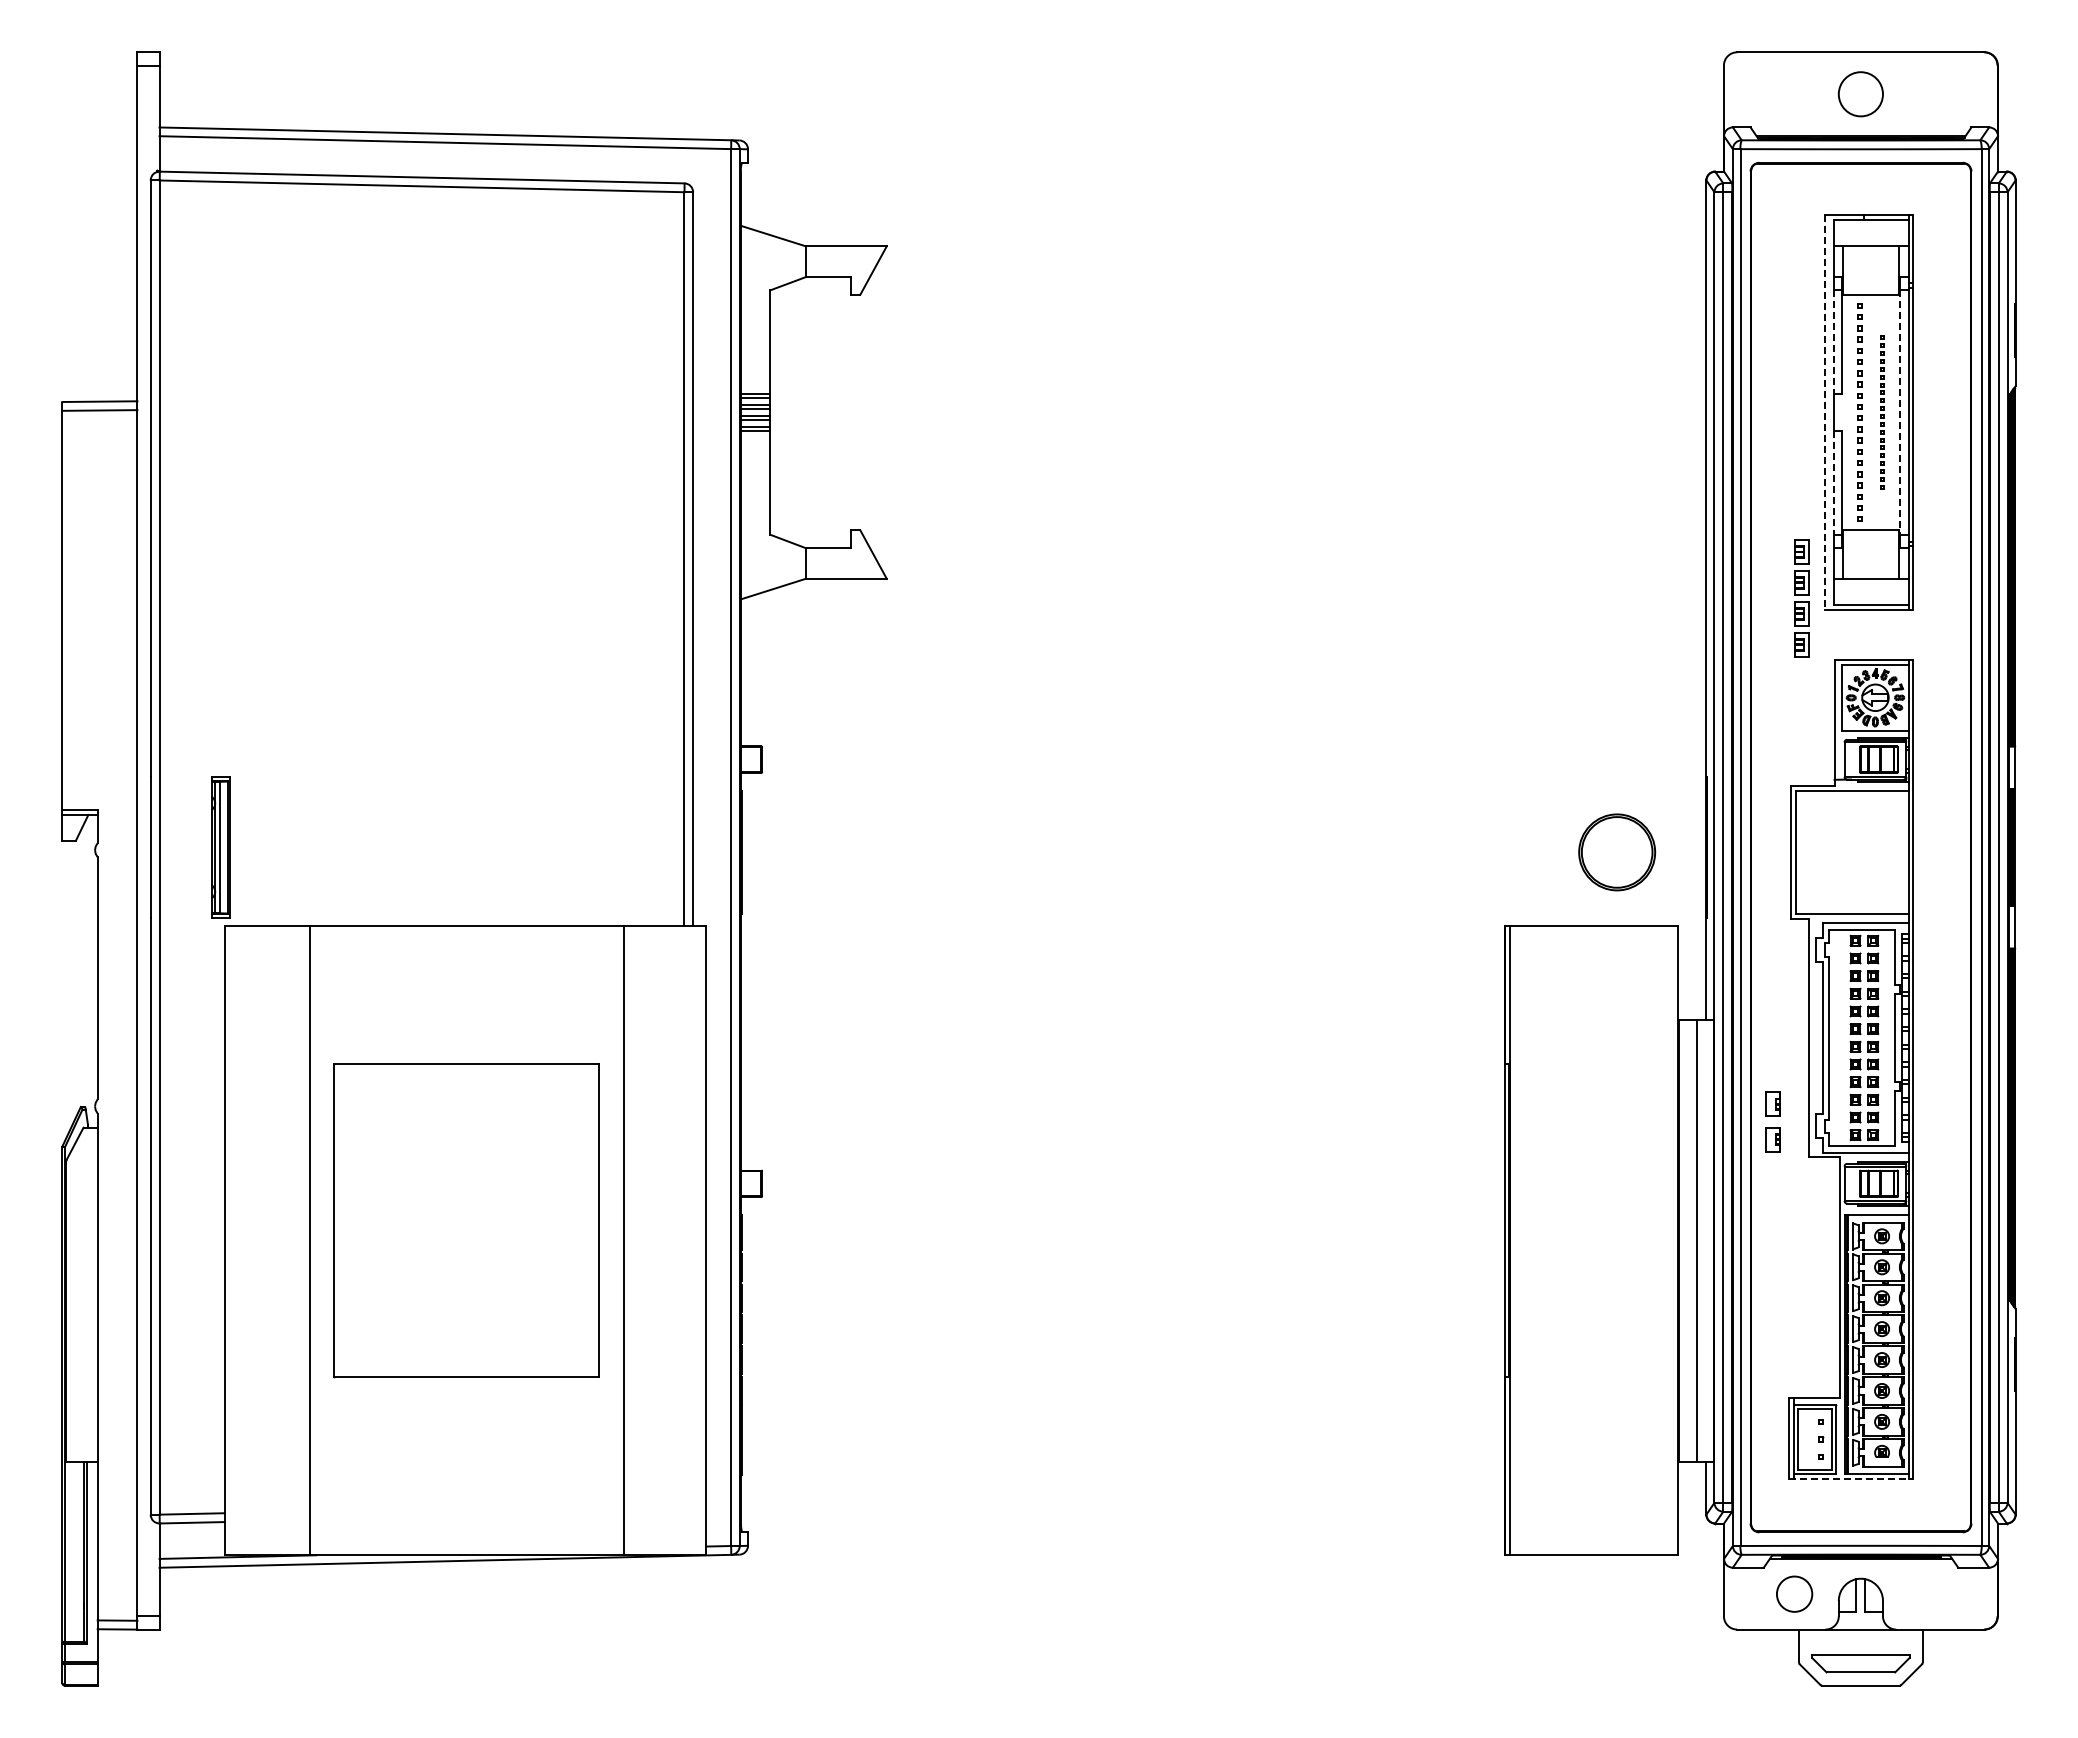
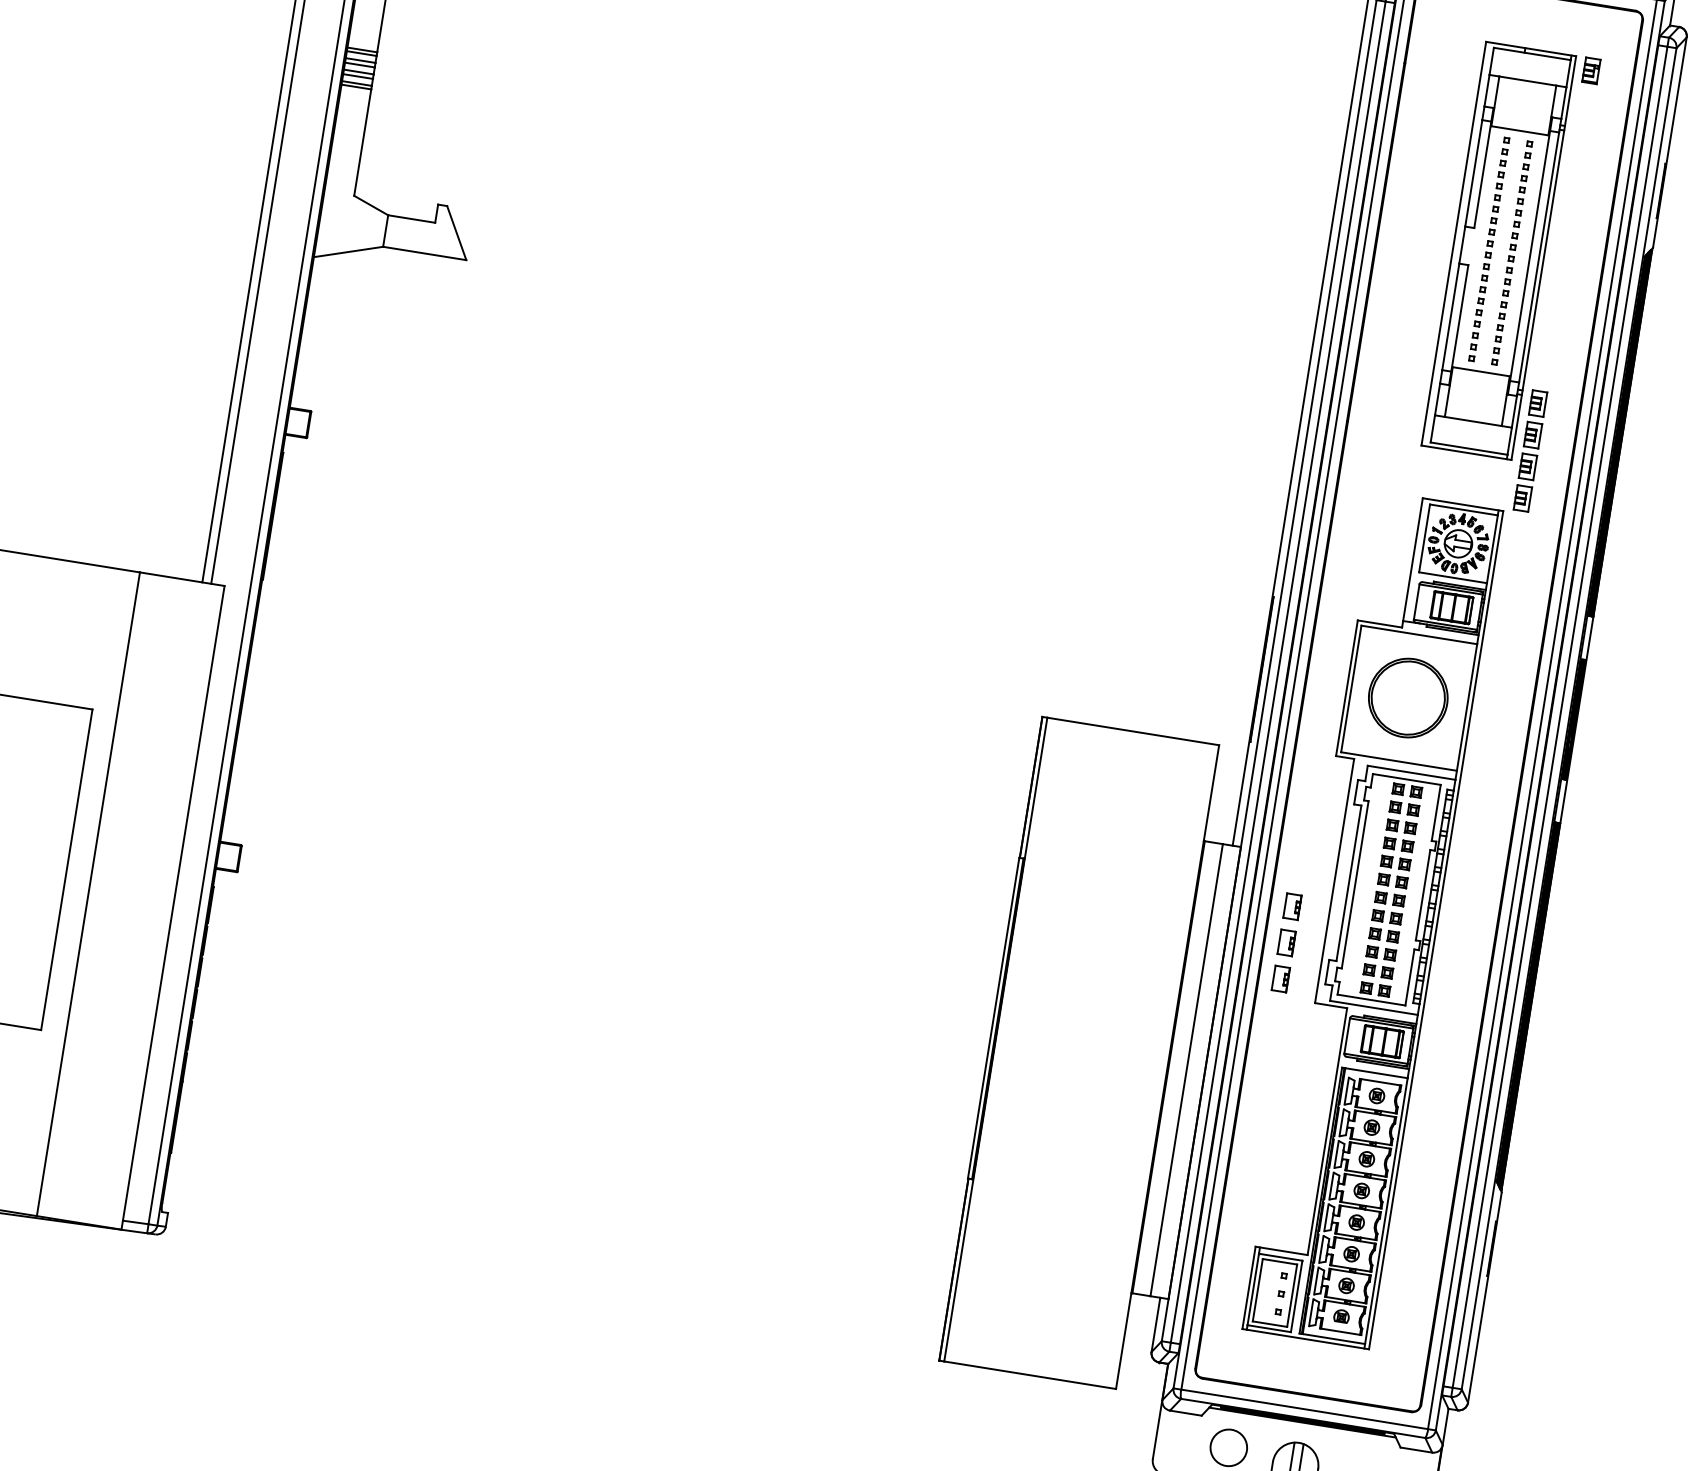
part: (1929, 226) -> (1591, 70), added
line: (1833, 342) -> (1473, 173), dashed -> solid
part: (1881, 412) -> (1511, 252), size x1.43
line: (1825, 413) -> (1453, 244), dashed -> solid
line: (1899, 413) -> (1529, 256), dashed -> solid
line: (1833, 483) -> (1450, 317), dashed -> solid
part: (1801, 598) -> (1530, 451), moved
part: (1617, 852) -> (1408, 698), moved
part: (1772, 1068) -> (1292, 906), added
line: (1851, 1478) -> (1306, 1338), dashed -> solid

